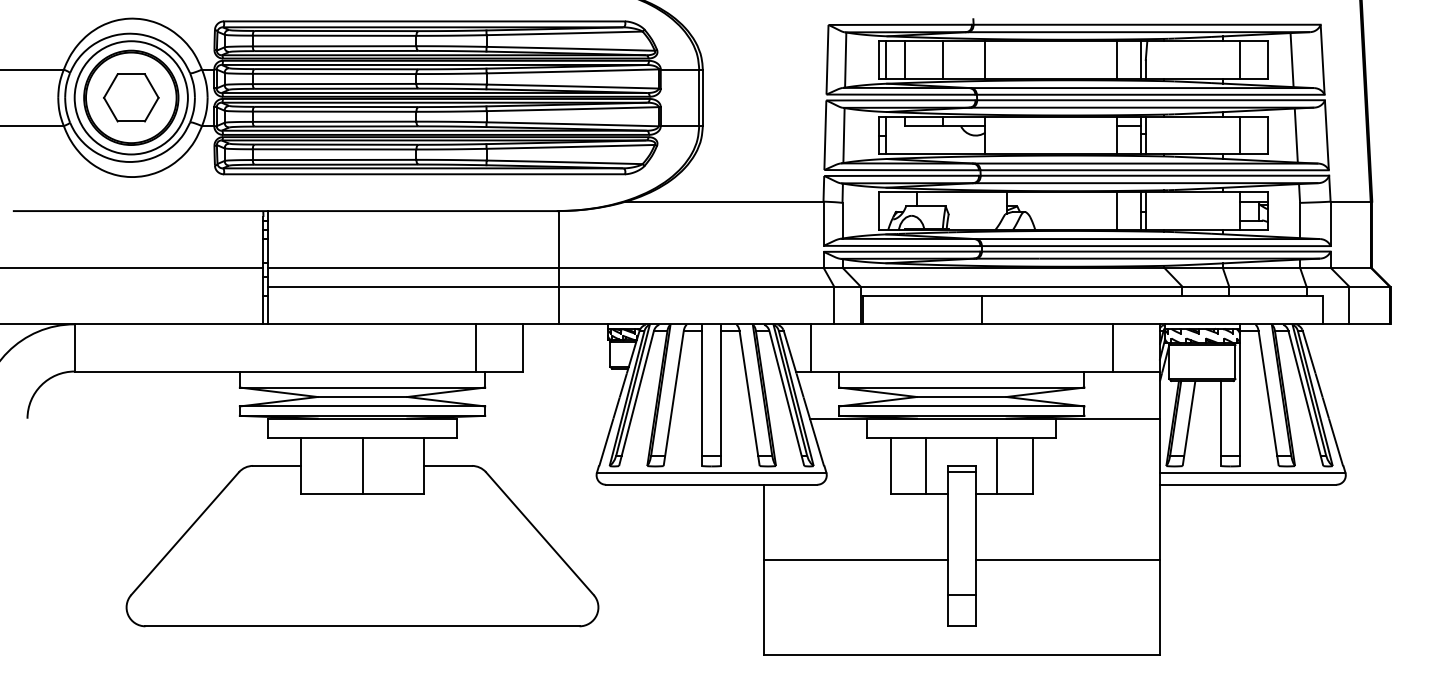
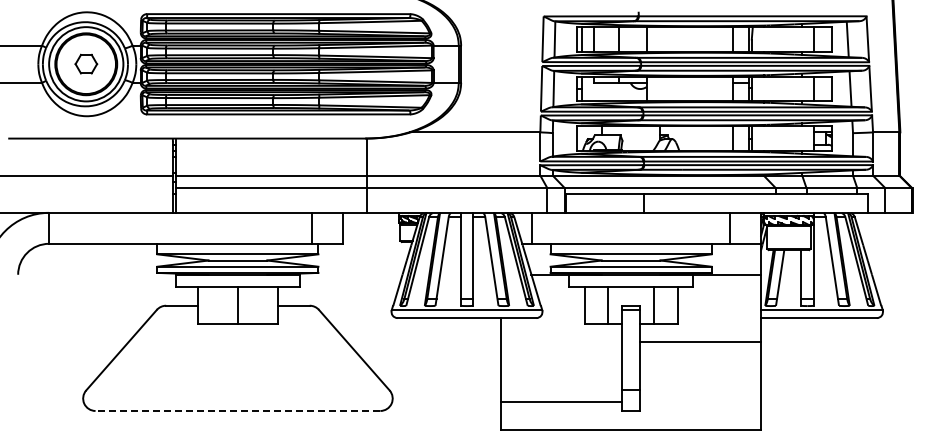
part: (131, 96) -> (86, 63), size x0.6
line: (855, 560) -> (561, 401), moved
line: (1067, 560) -> (700, 341), moved
line: (361, 625) -> (237, 410), solid -> dashed

